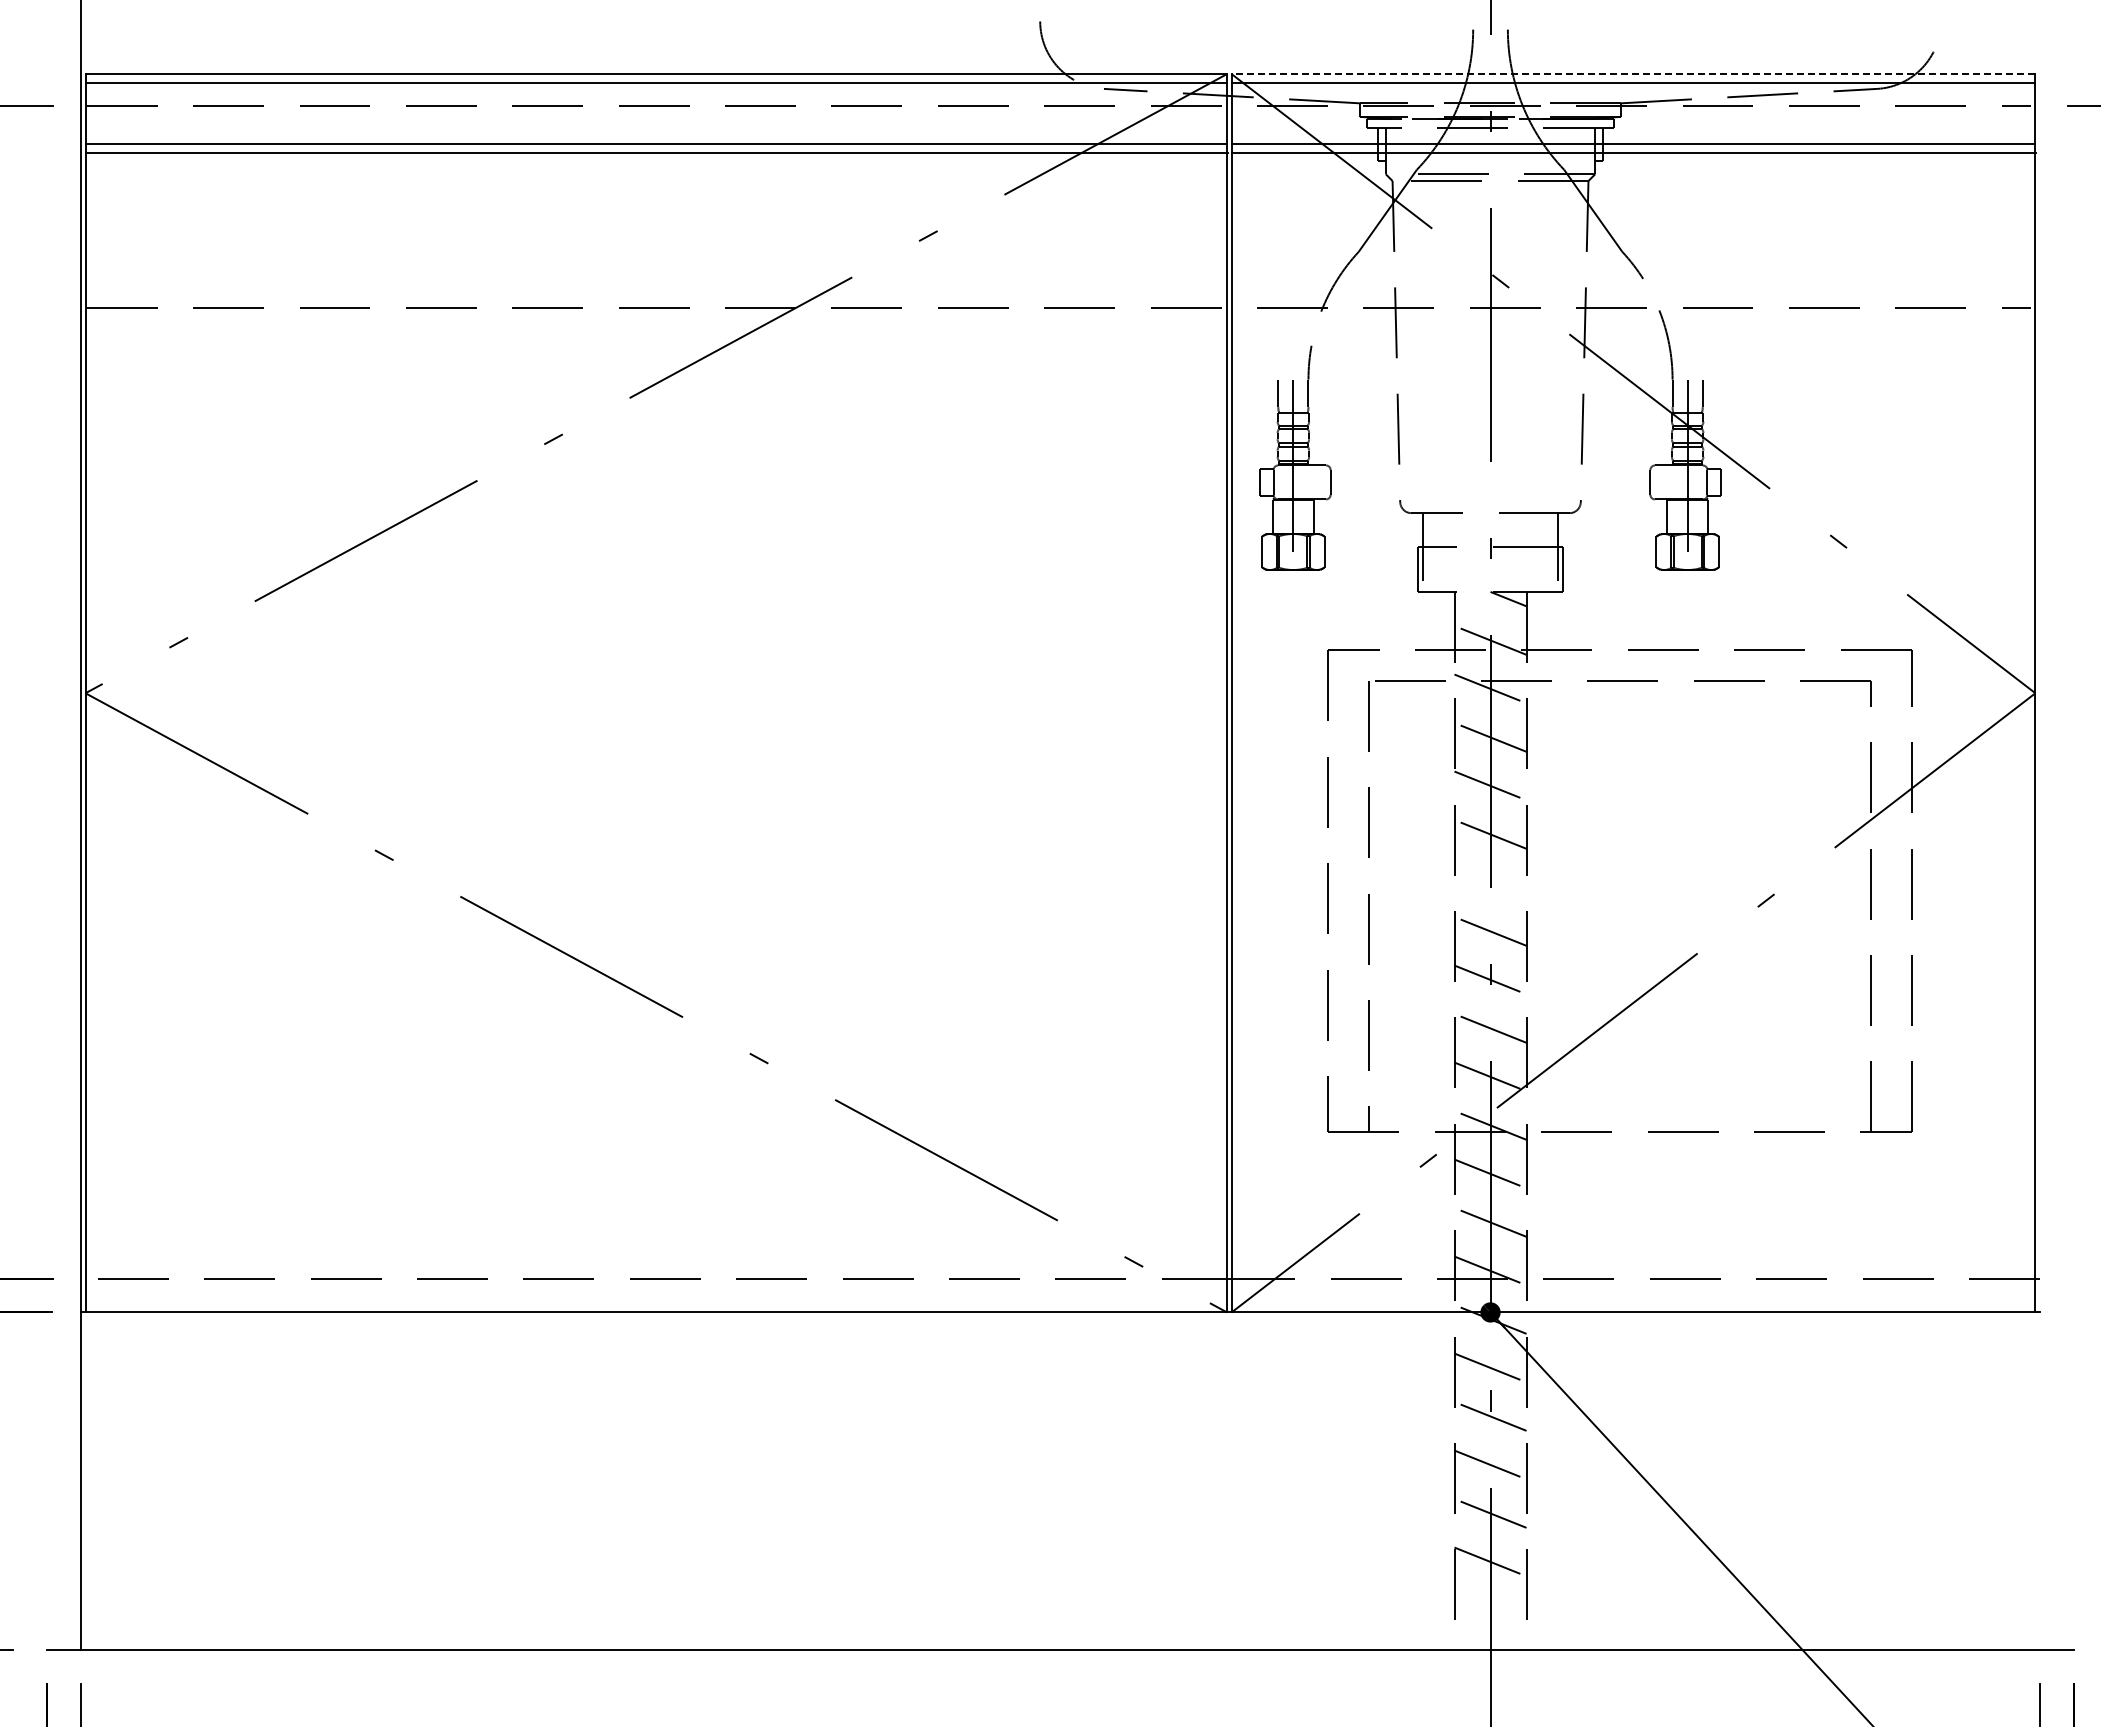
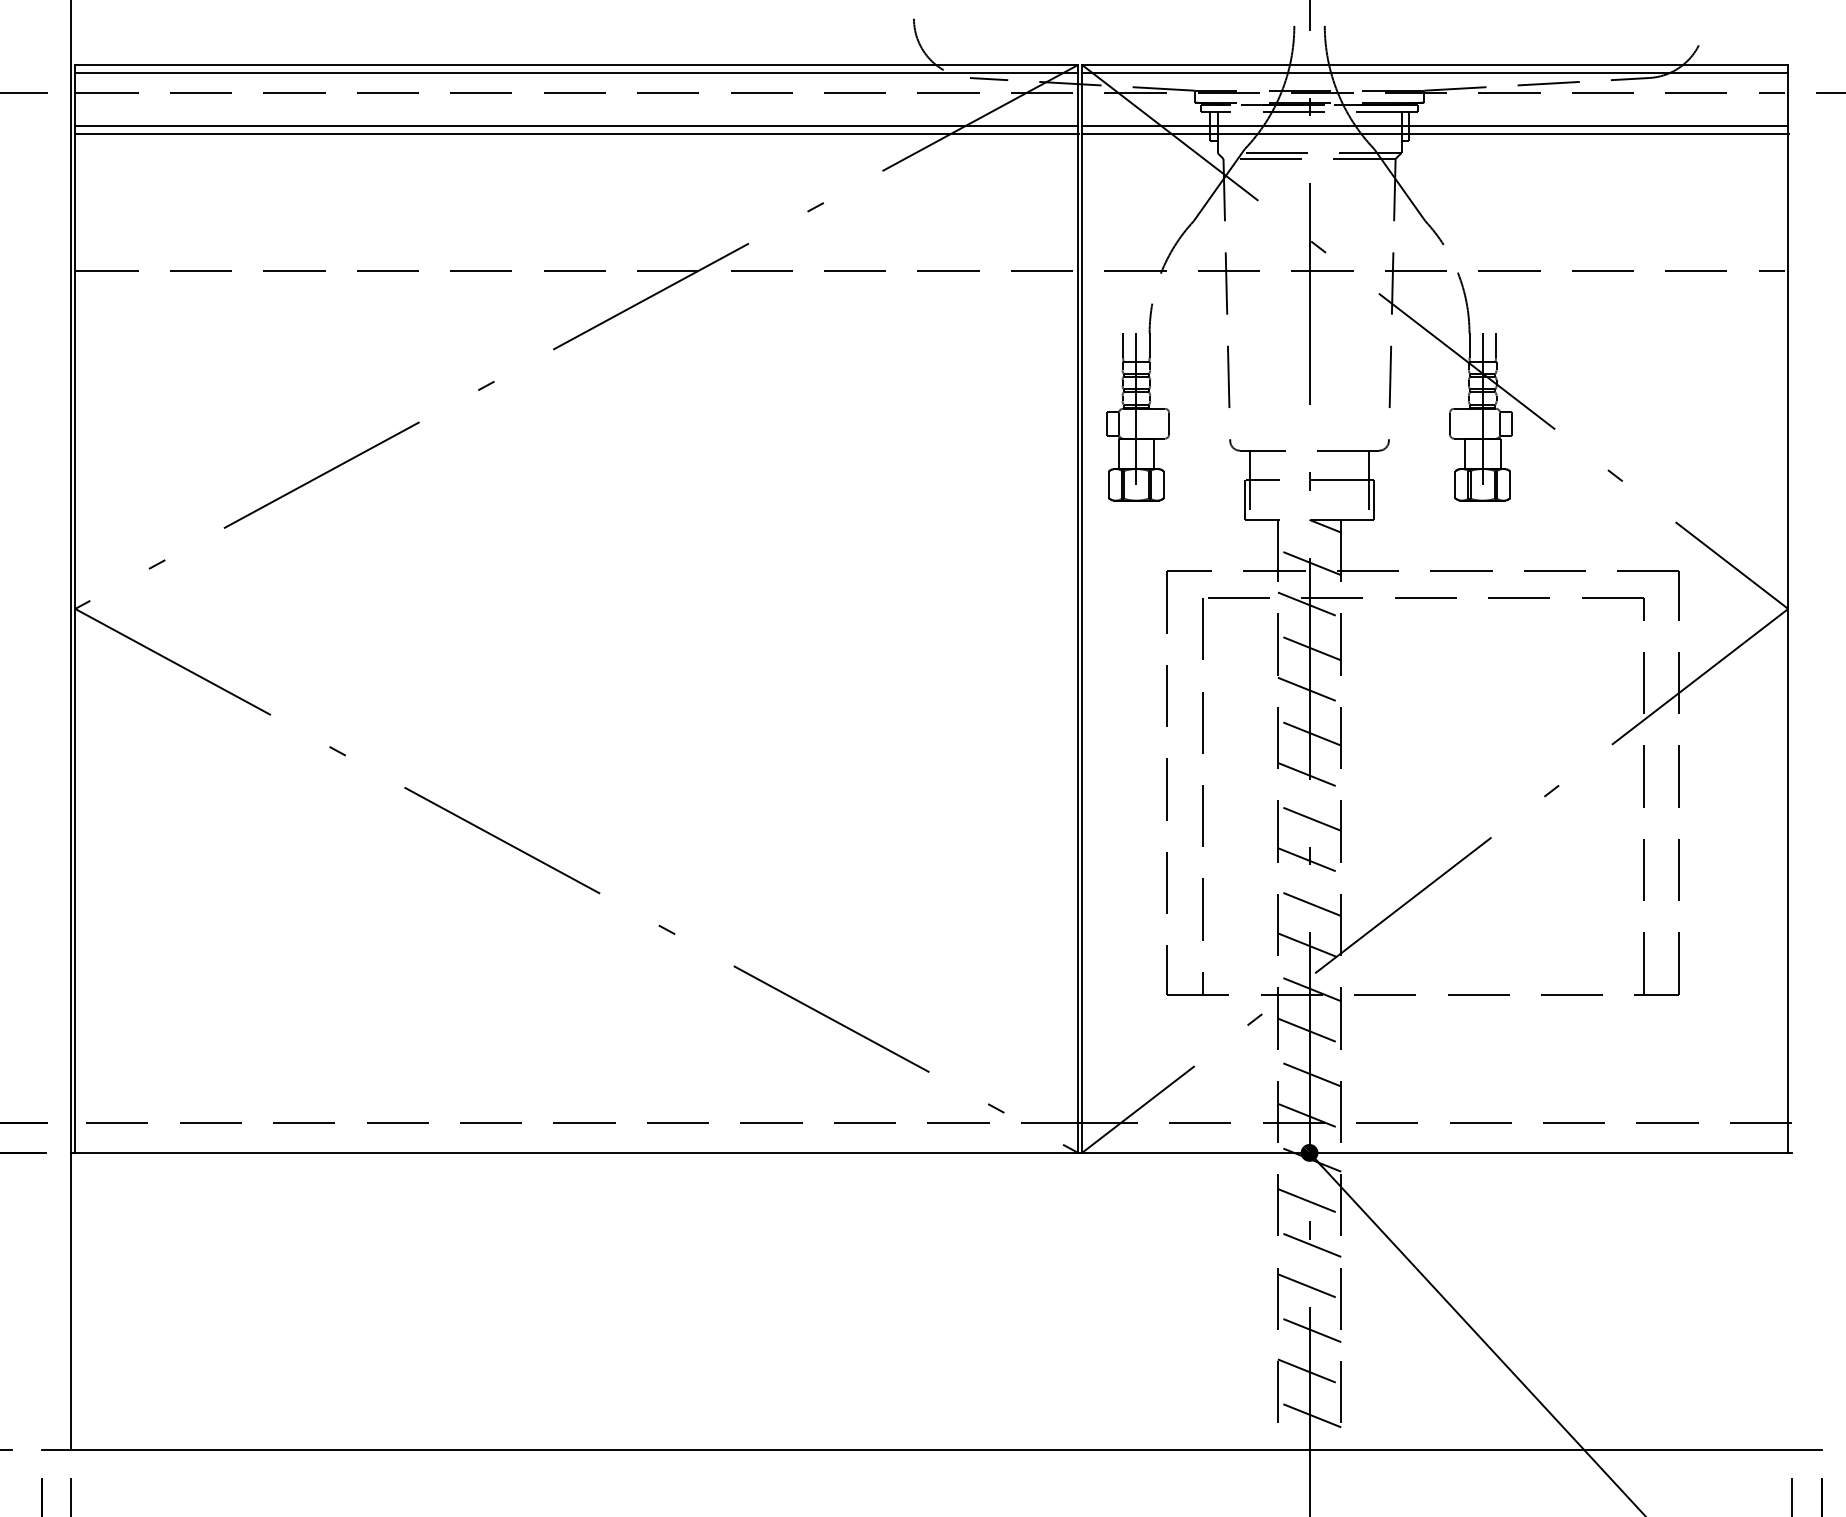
line: (1633, 74) -> (1435, 65), dashed -> solid
line: (1490, 882) -> (1309, 775), added
line: (1490, 1610) -> (1309, 1414), added

